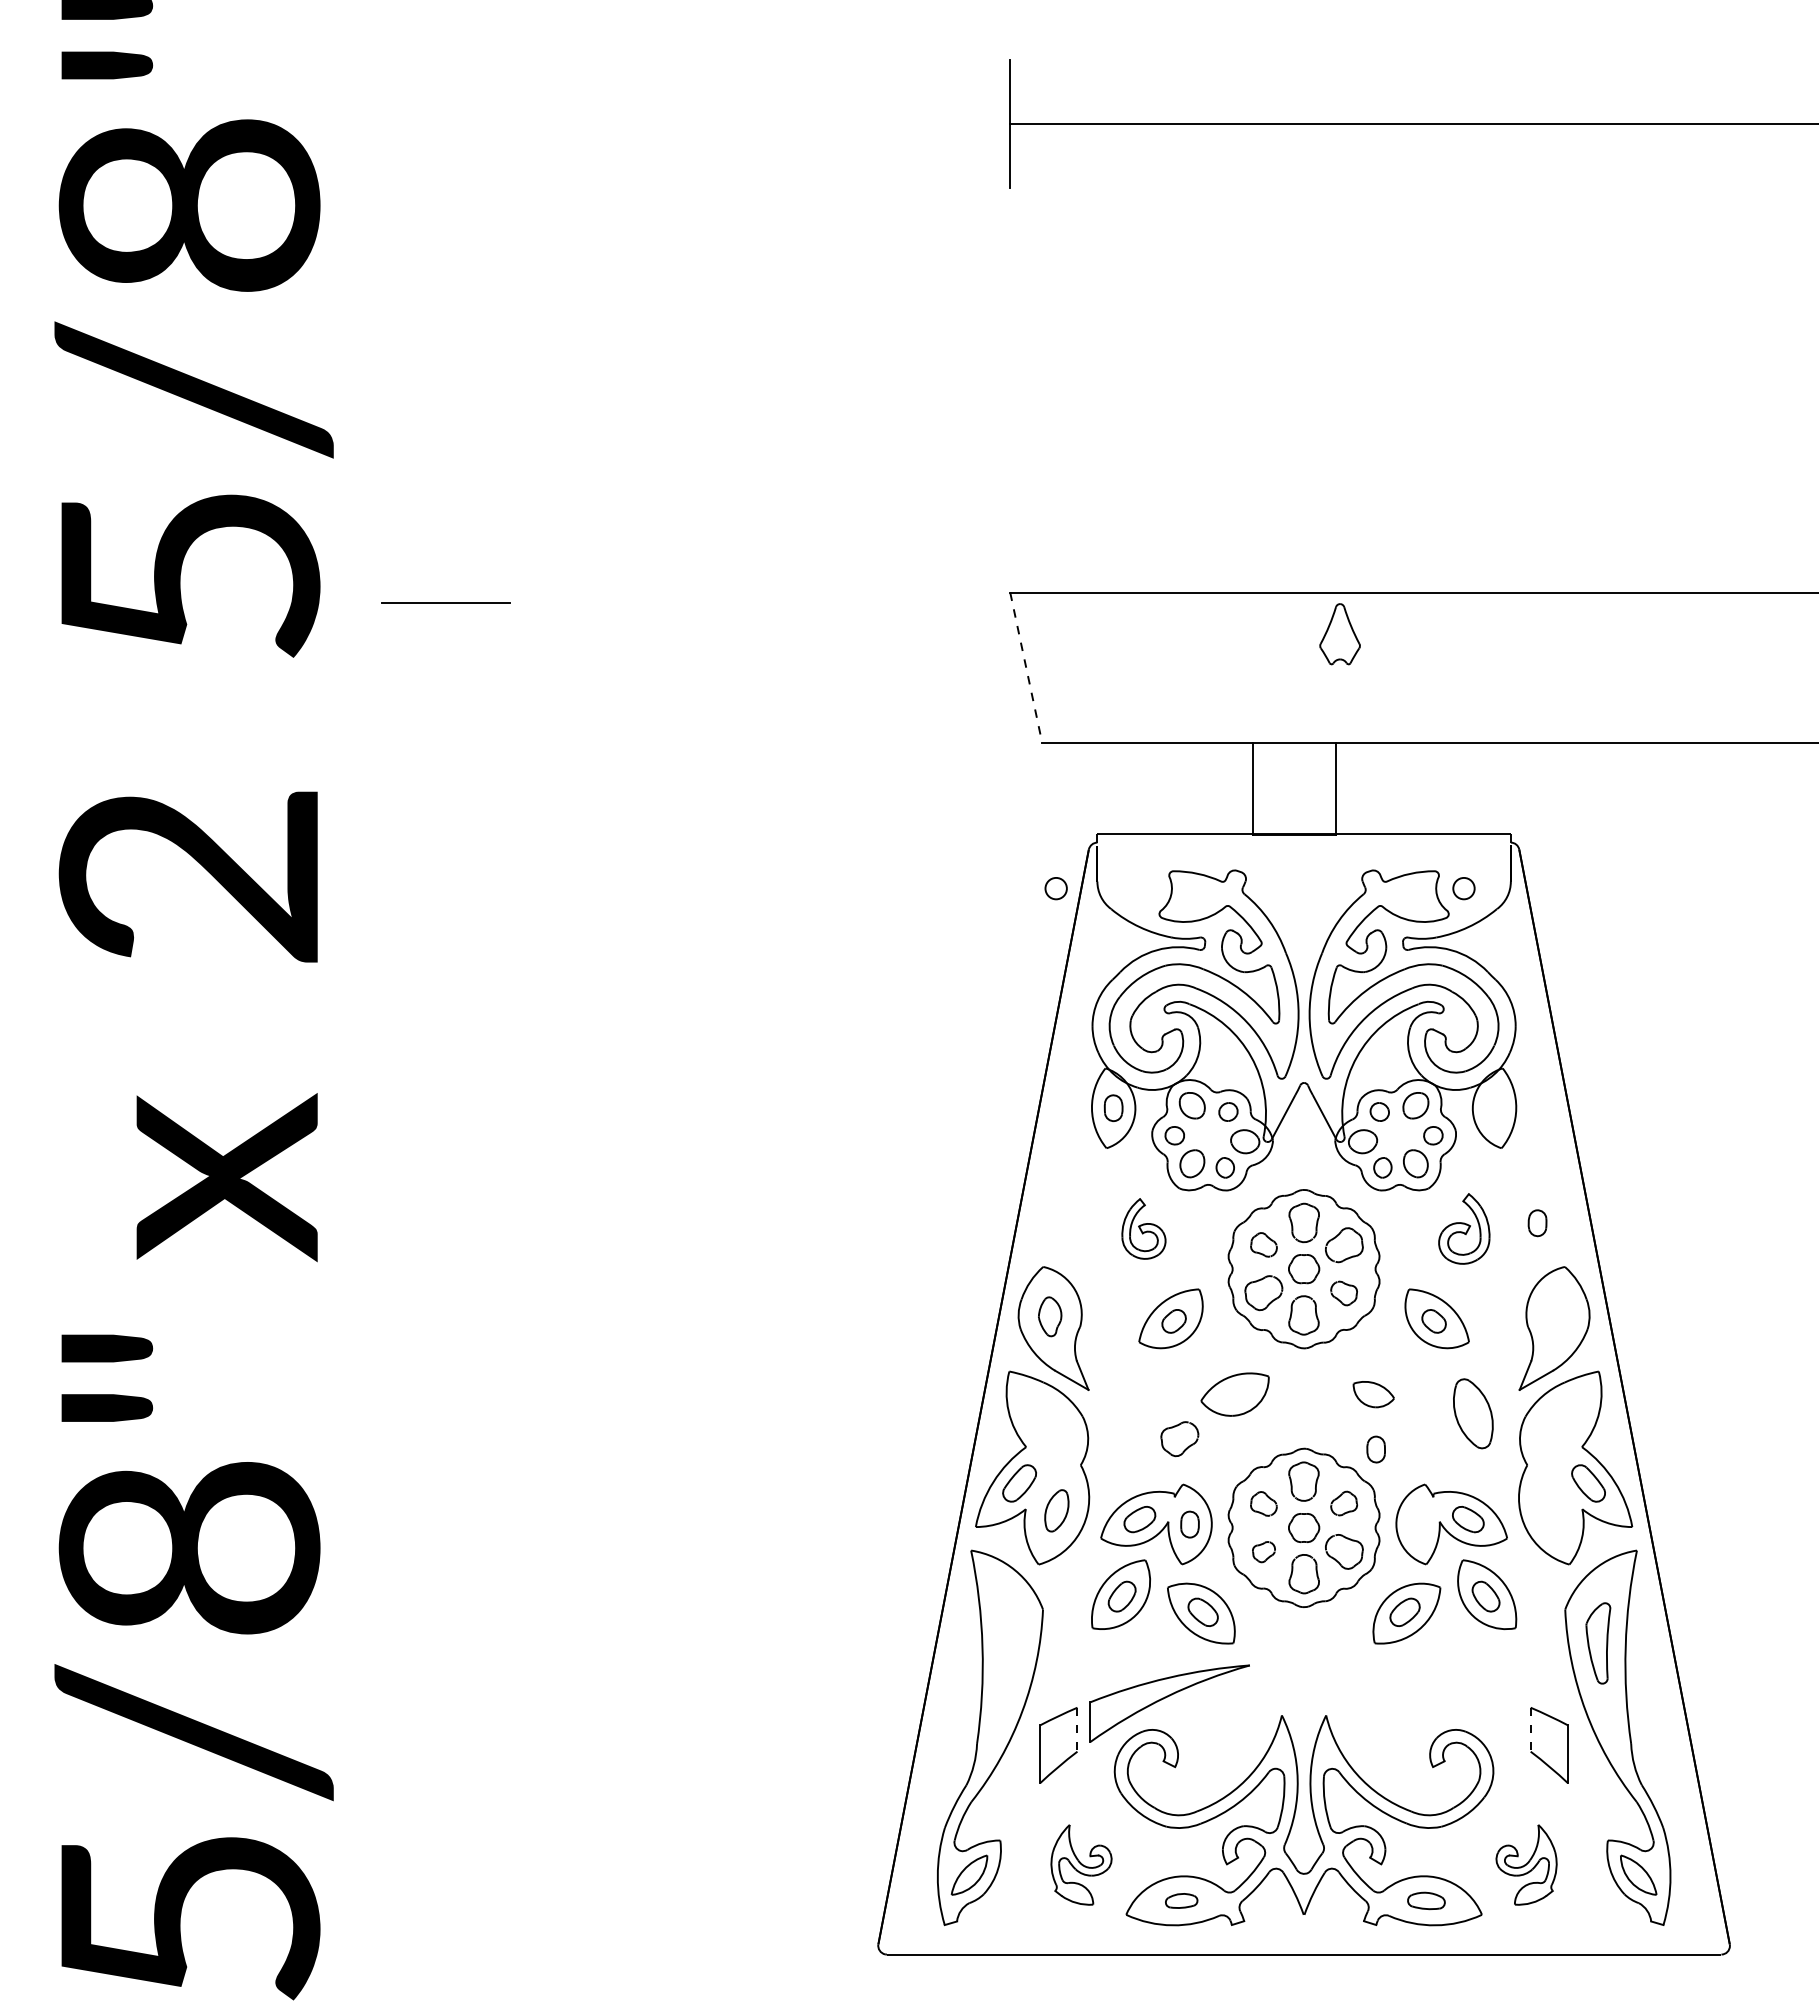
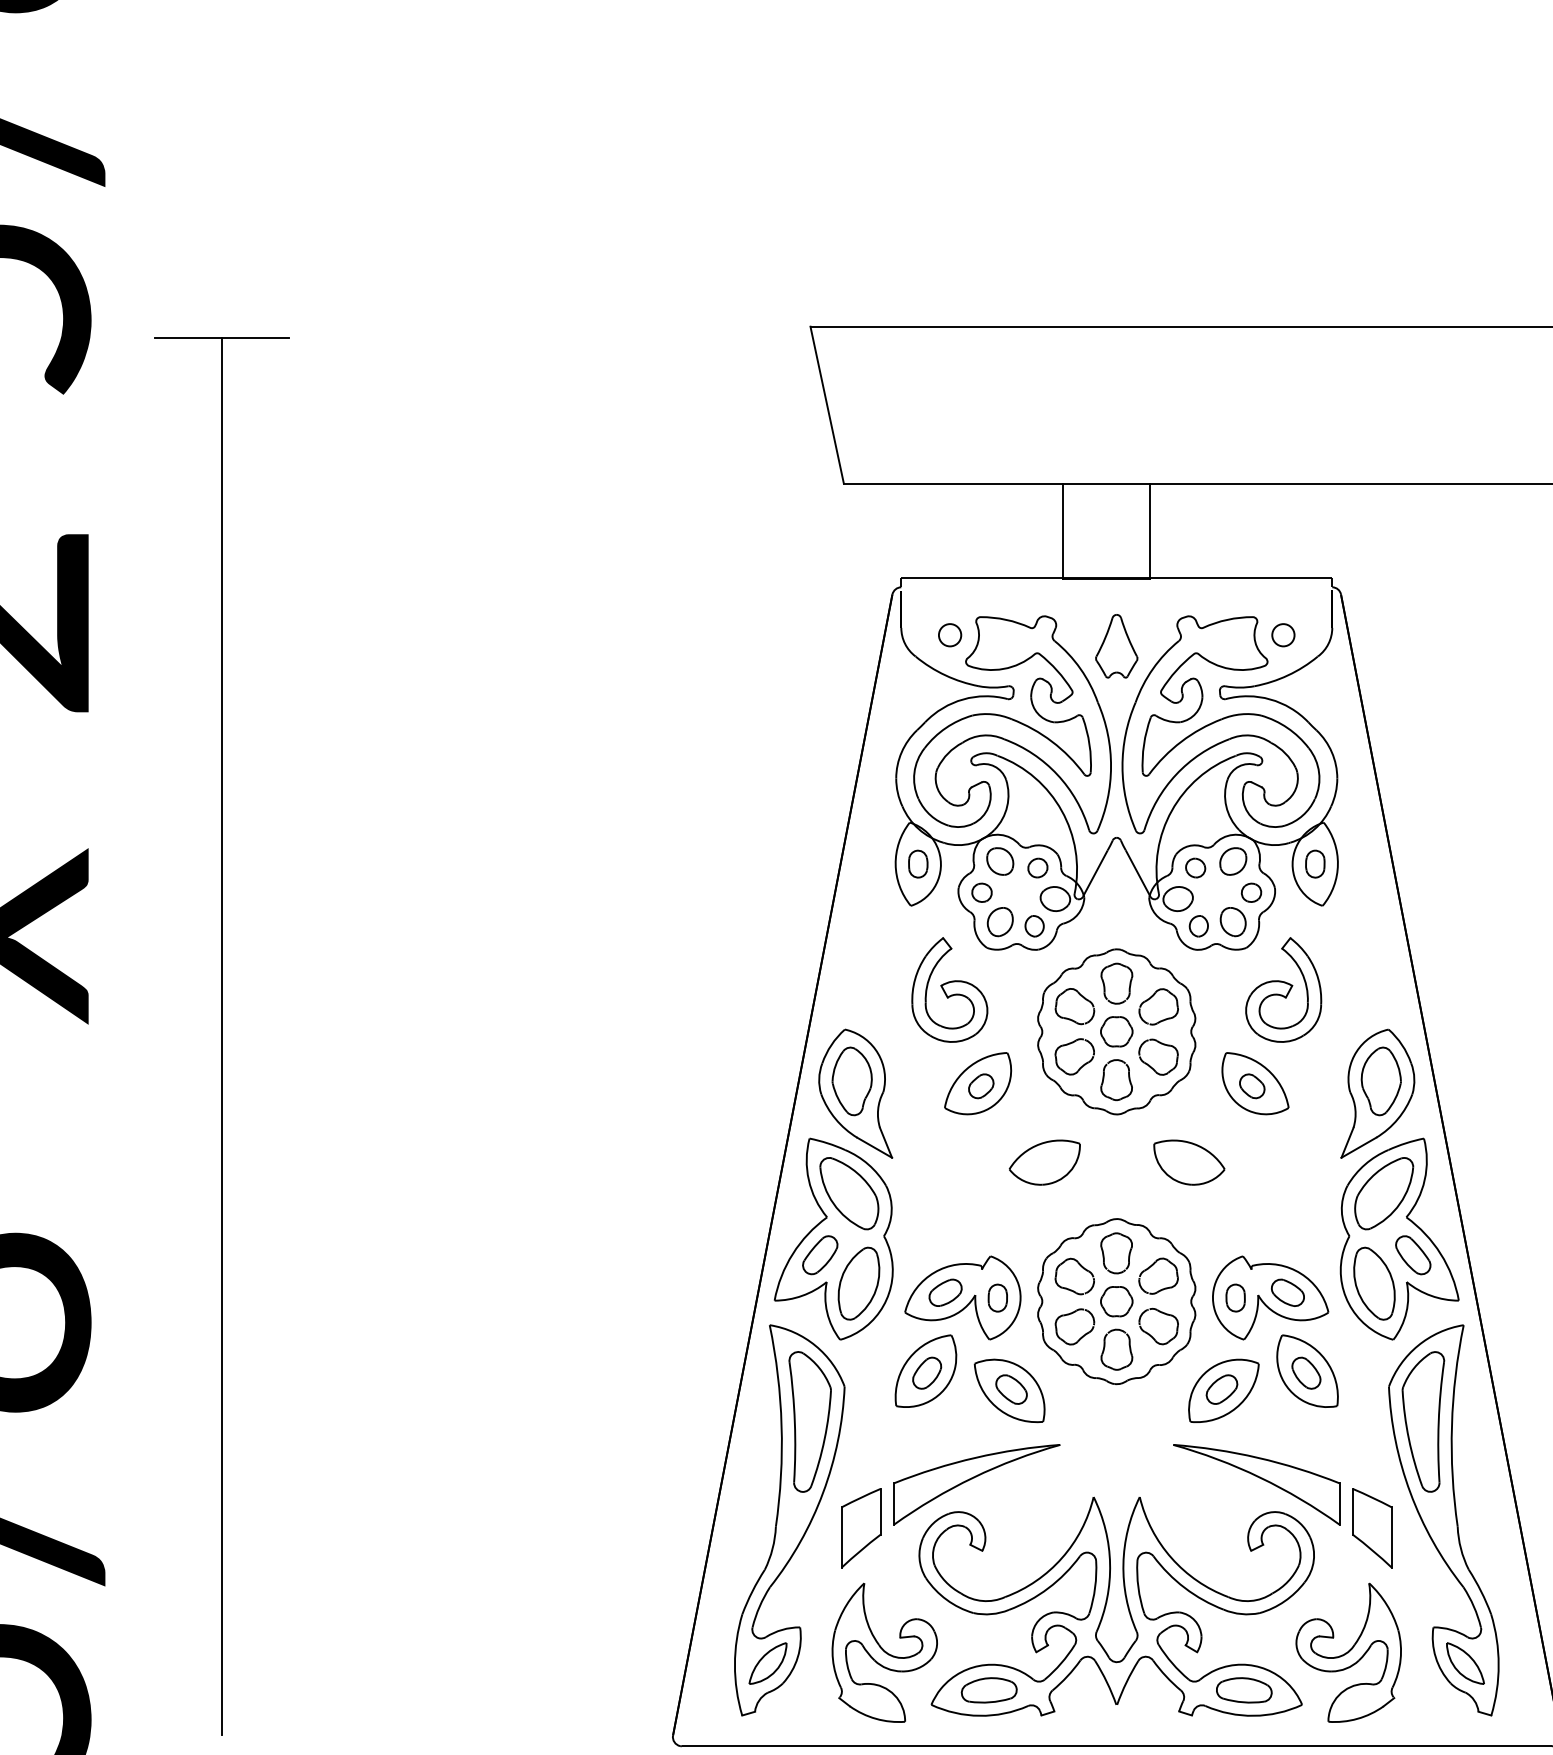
part: (1339, 634) -> (1116, 646), moved
line: (1026, 667) -> (827, 404), dashed -> solid
circle: (1055, 888) -> (949, 635), moved
part: (1537, 1223) -> (1315, 864), moved
part: (1143, 1228) -> (949, 989), size x1.67
part: (1464, 1228) -> (1283, 989), size x1.43
part: (1263, 1244) -> (1074, 1006), size x1.43
line: (445, 1273) -> (221, 1036), added
part: (1343, 1293) -> (1157, 1057), size x1.43
part: (1049, 1316) -> (851, 1081), size x1.67
part: (1557, 1316) -> (1380, 1081), added
part: (1373, 1394) -> (1189, 1162), size x1.67
part: (1473, 1413) -> (1374, 1283), moved
part: (1047, 1424) -> (849, 1193), added
part: (1560, 1424) -> (1384, 1193), added
part: (1179, 1439) -> (986, 1209), removed
part: (1375, 1449) -> (1234, 1298), moved
part: (1263, 1503) -> (1074, 1276), size x1.43
part: (1343, 1503) -> (1157, 1276), size x1.43
part: (1056, 1510) -> (858, 1283), size x1.67
part: (1263, 1551) -> (1074, 1326), size x1.67
part: (1009, 1643) -> (809, 1422), added
part: (1598, 1643) -> (1423, 1422), size x1.67
part: (1440, 1697) -> (1258, 1478), added
line: (1077, 1729) -> (880, 1511), dashed -> solid
line: (1530, 1729) -> (1352, 1511), dashed -> solid
part: (1081, 1864) -> (884, 1652), size x1.67
part: (1526, 1864) -> (1348, 1652), size x1.67
part: (1181, 1900) -> (988, 1689), size x1.67
part: (1426, 1900) -> (1244, 1689), size x1.43

